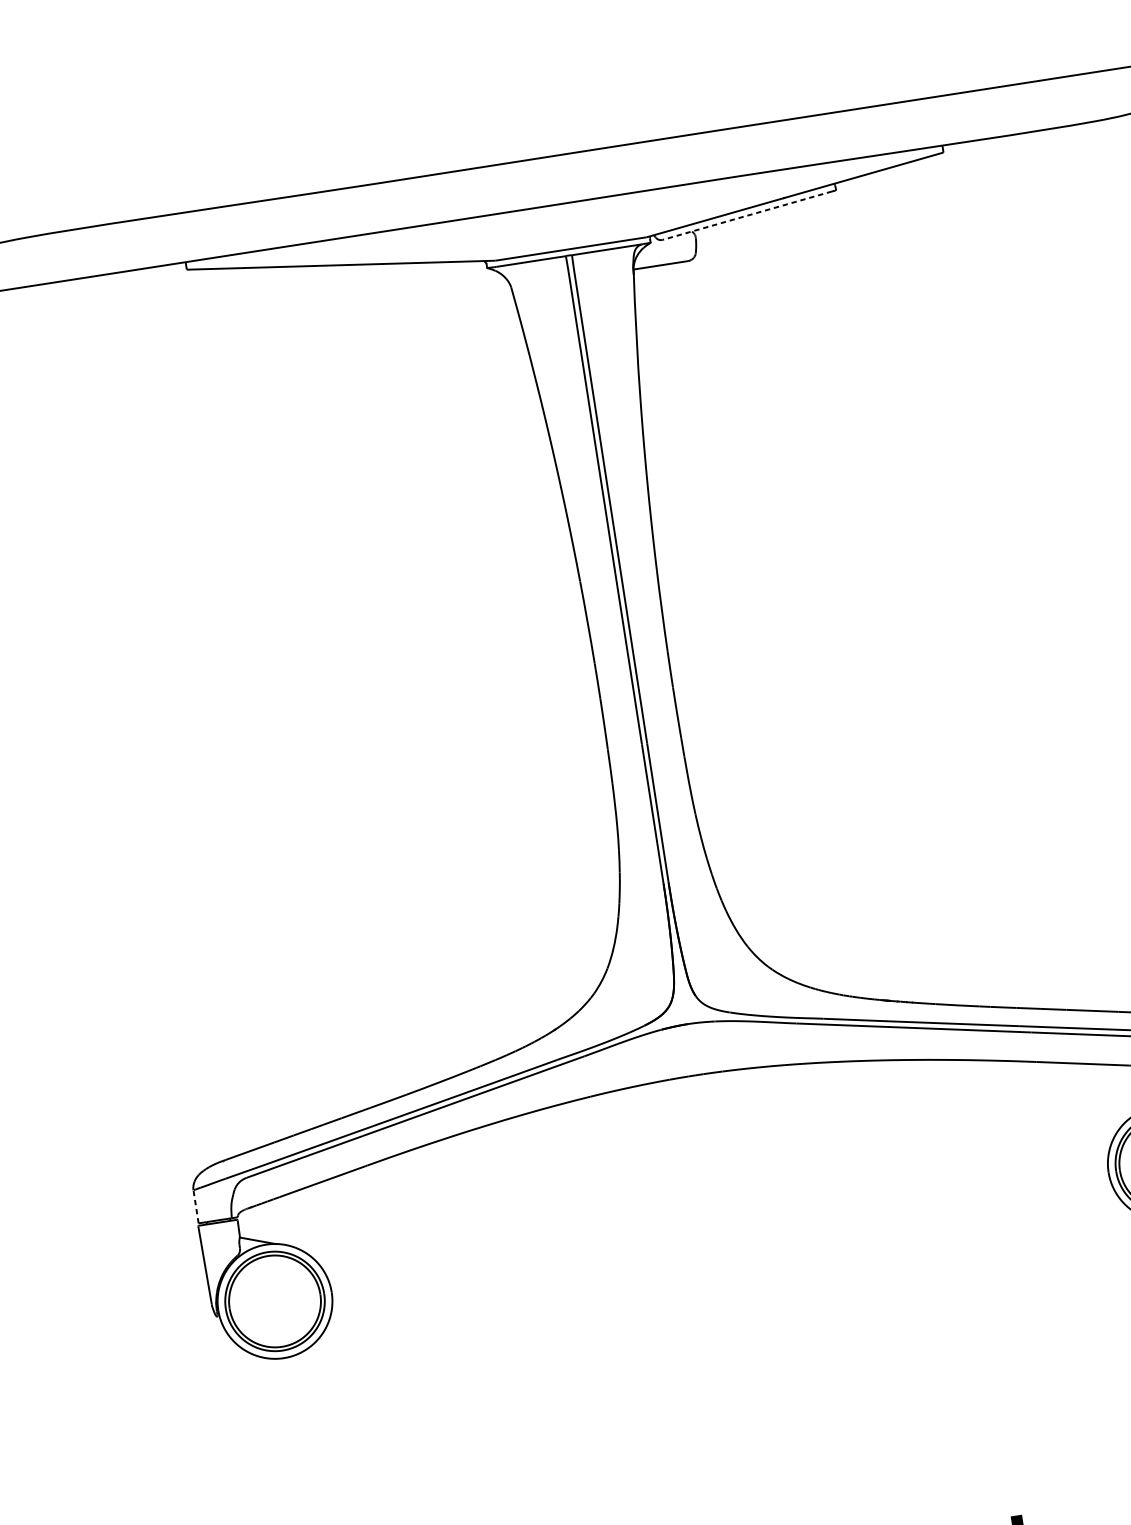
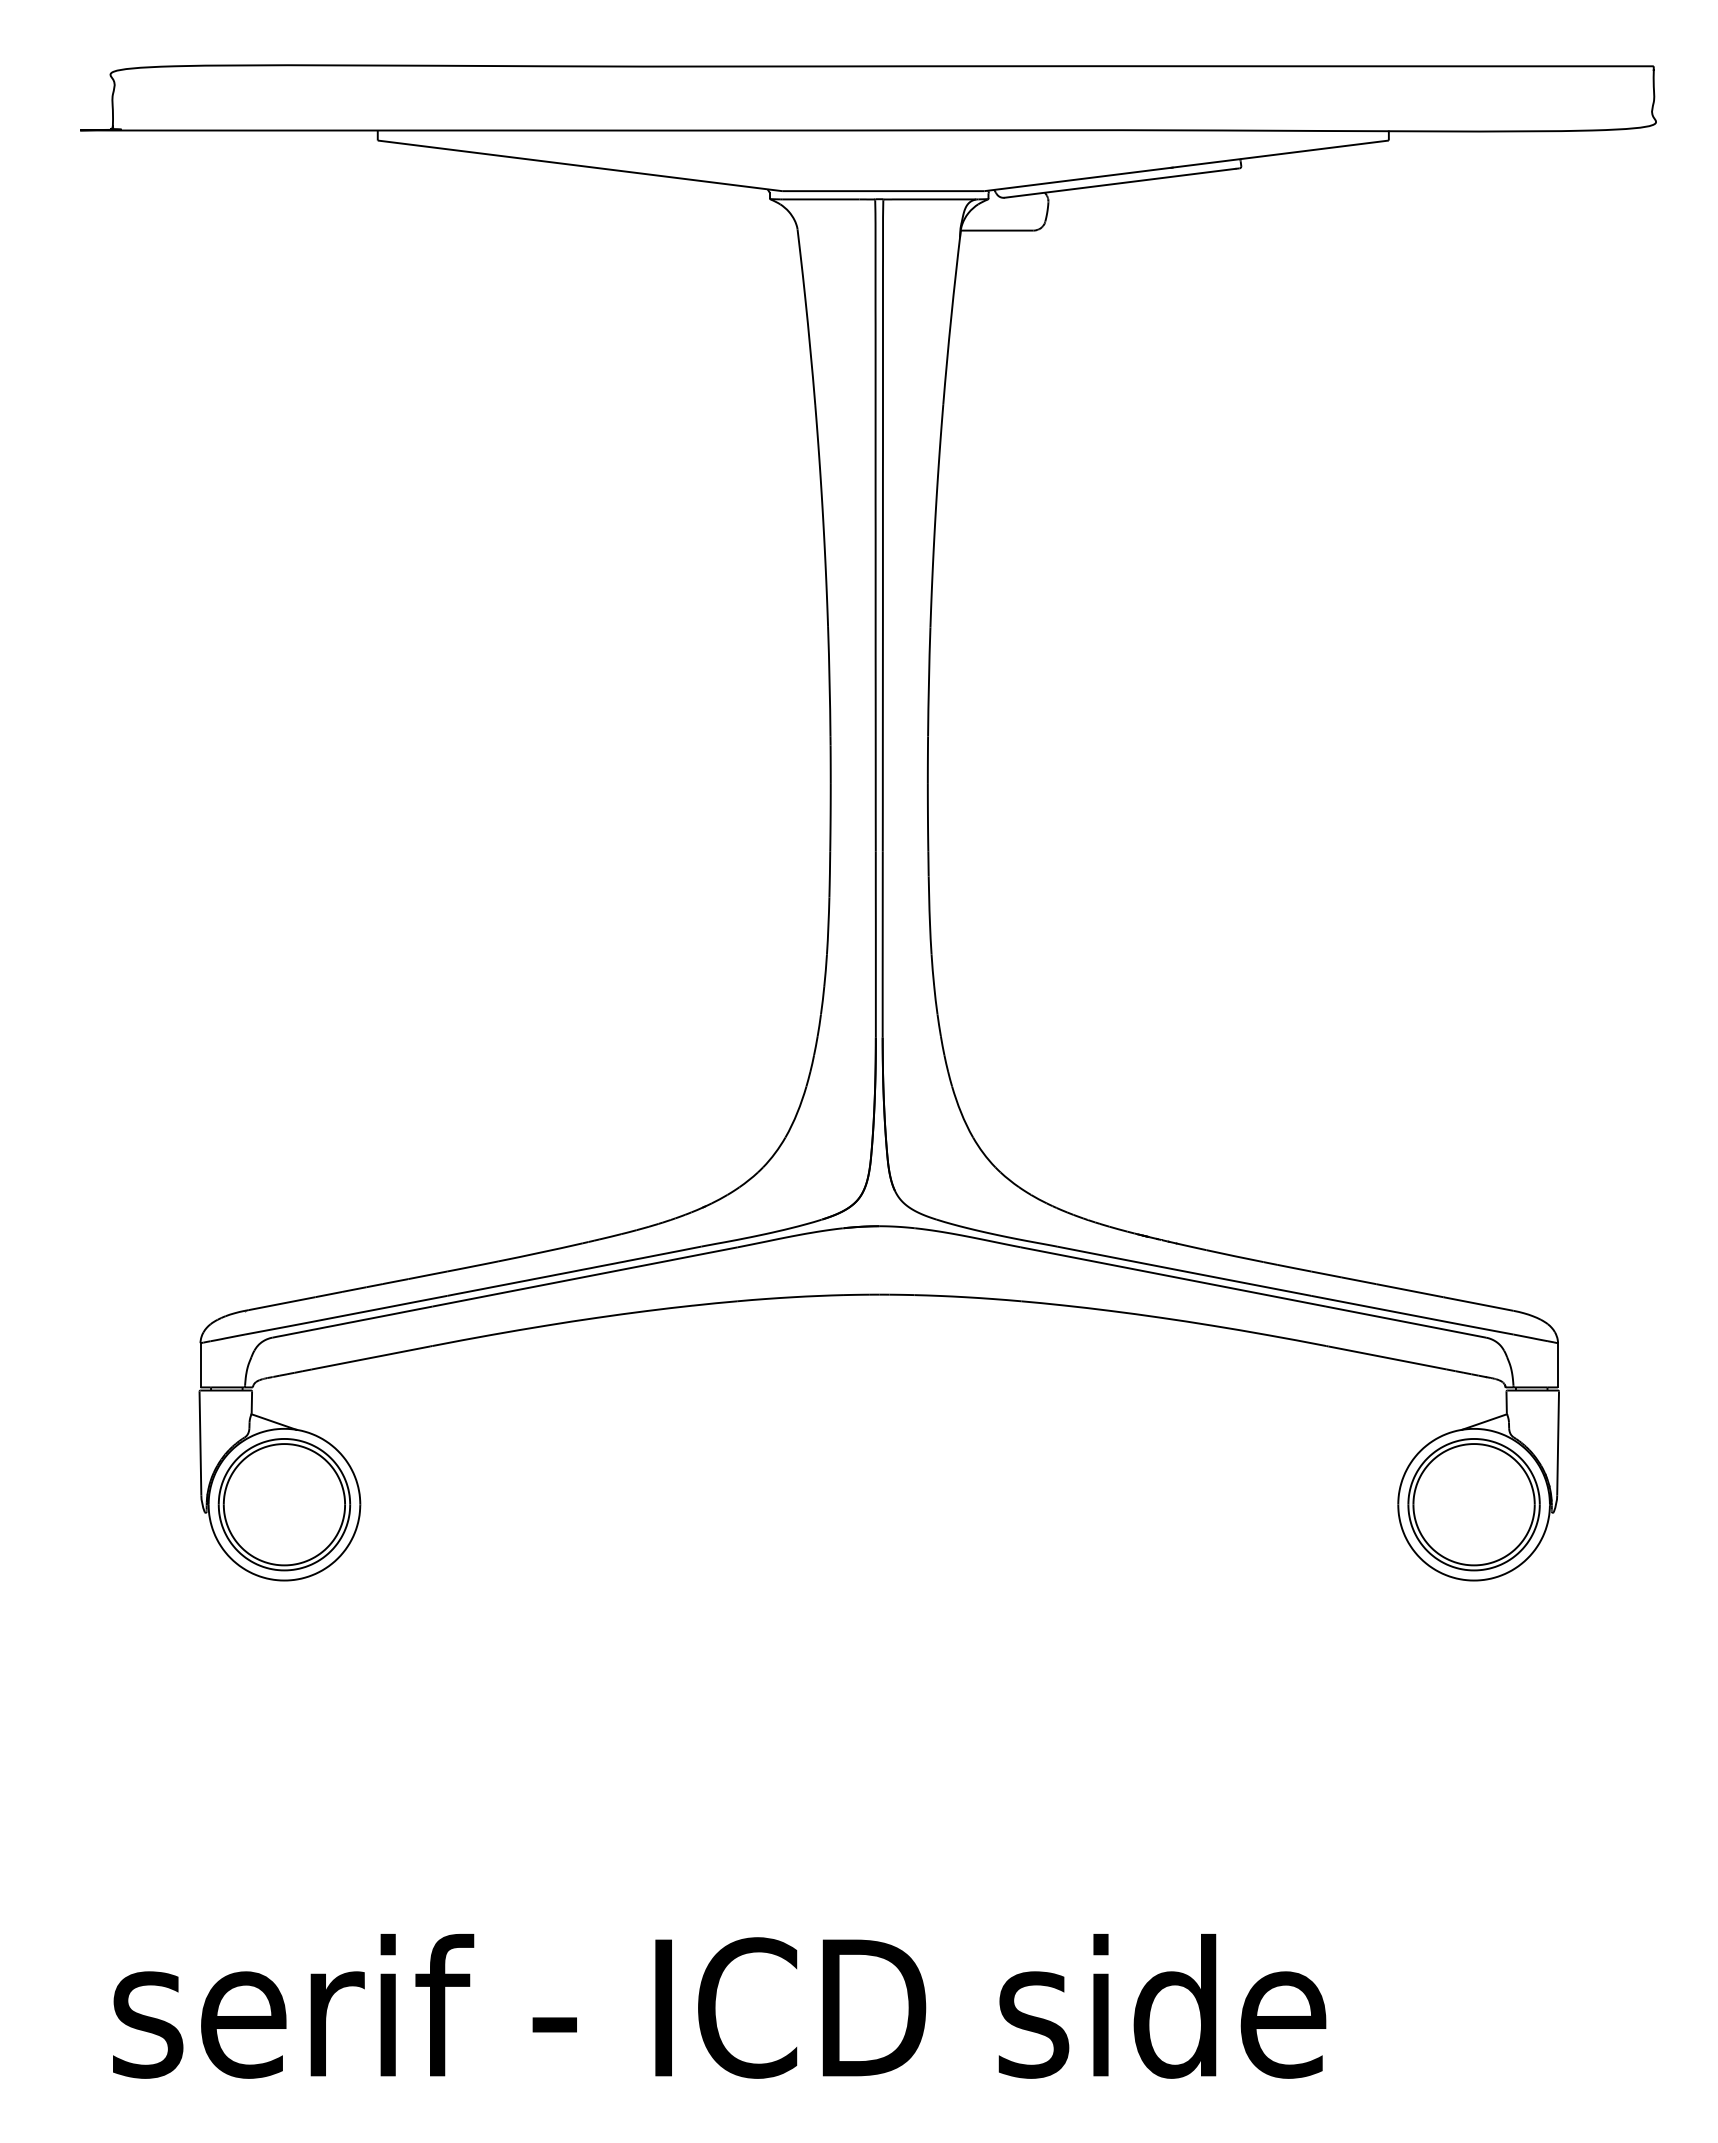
line: (746, 215) -> (1119, 183), dashed -> solid
line: (195, 1206) -> (200, 1364), dashed -> solid

